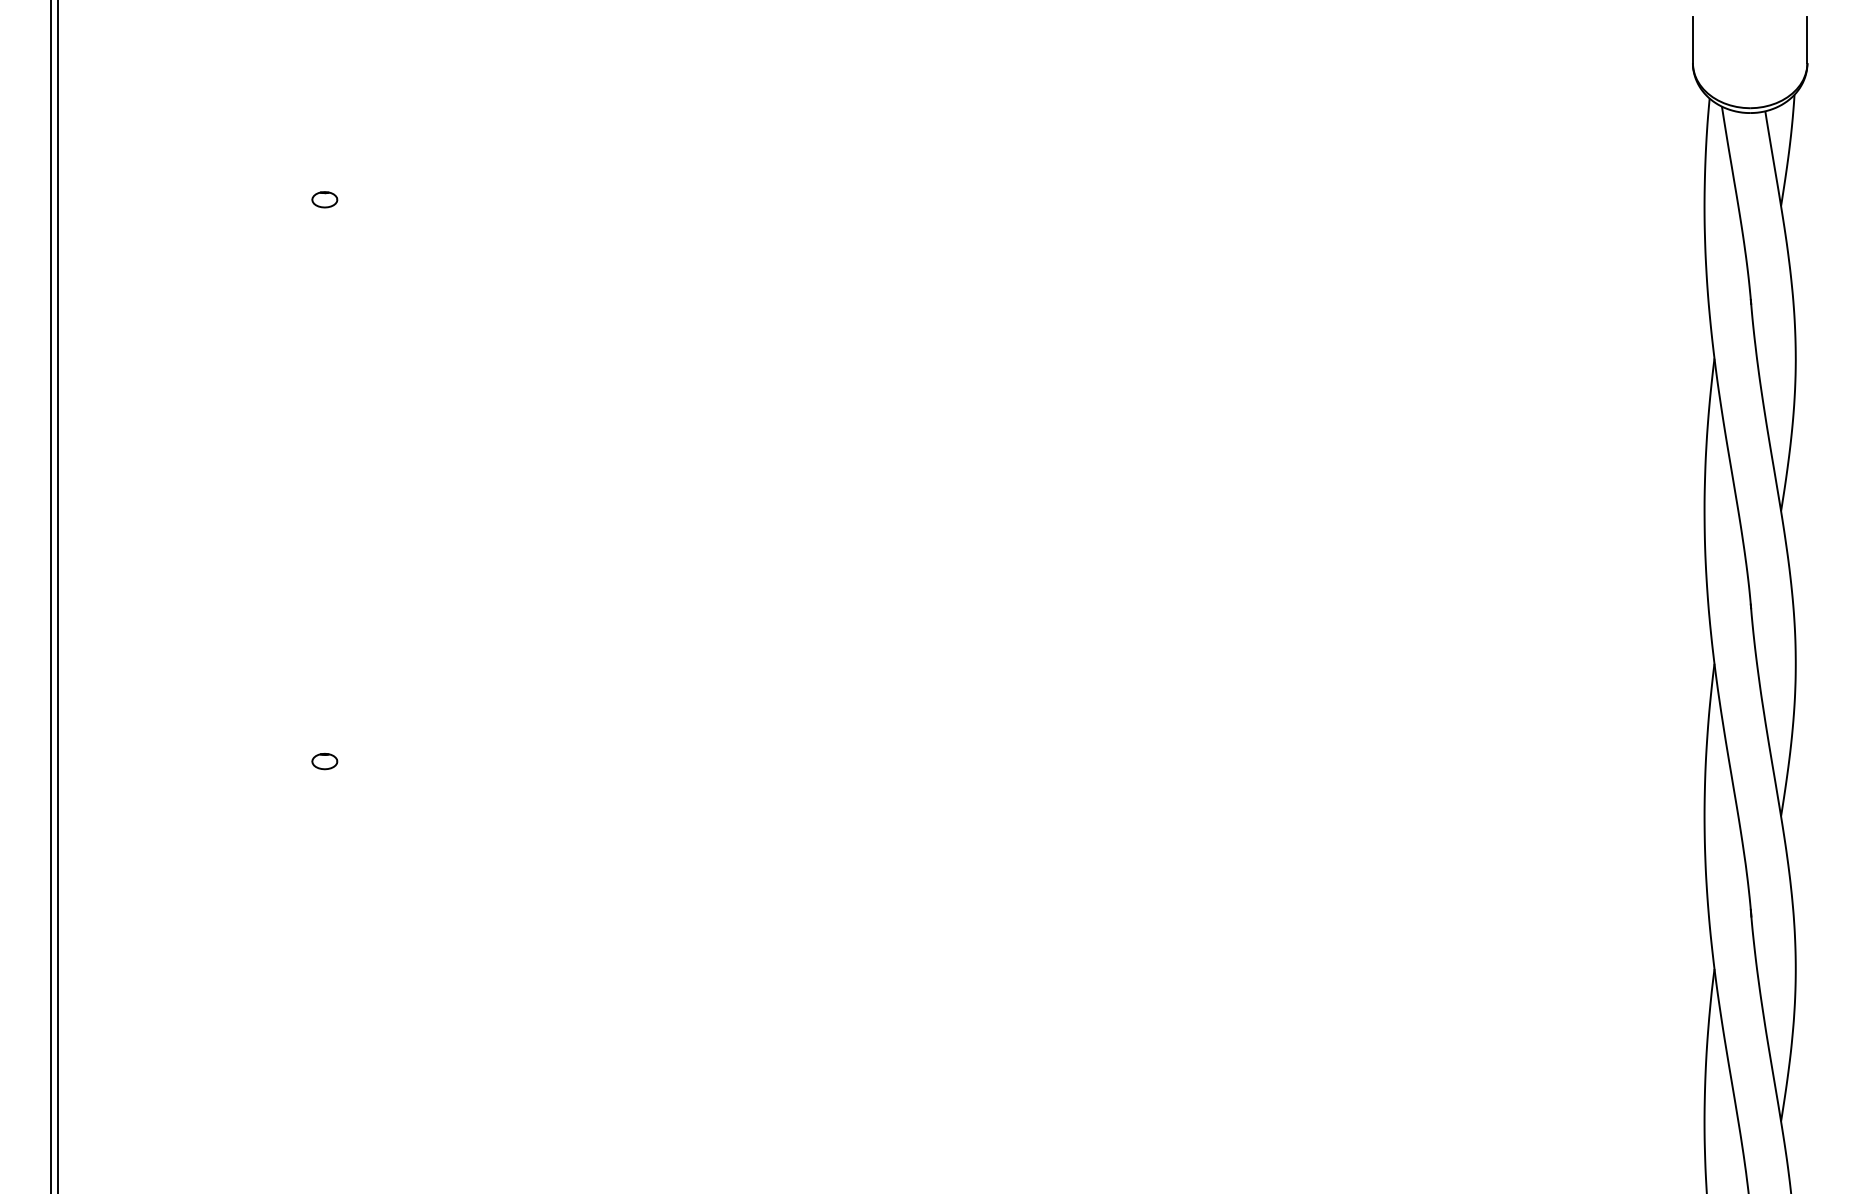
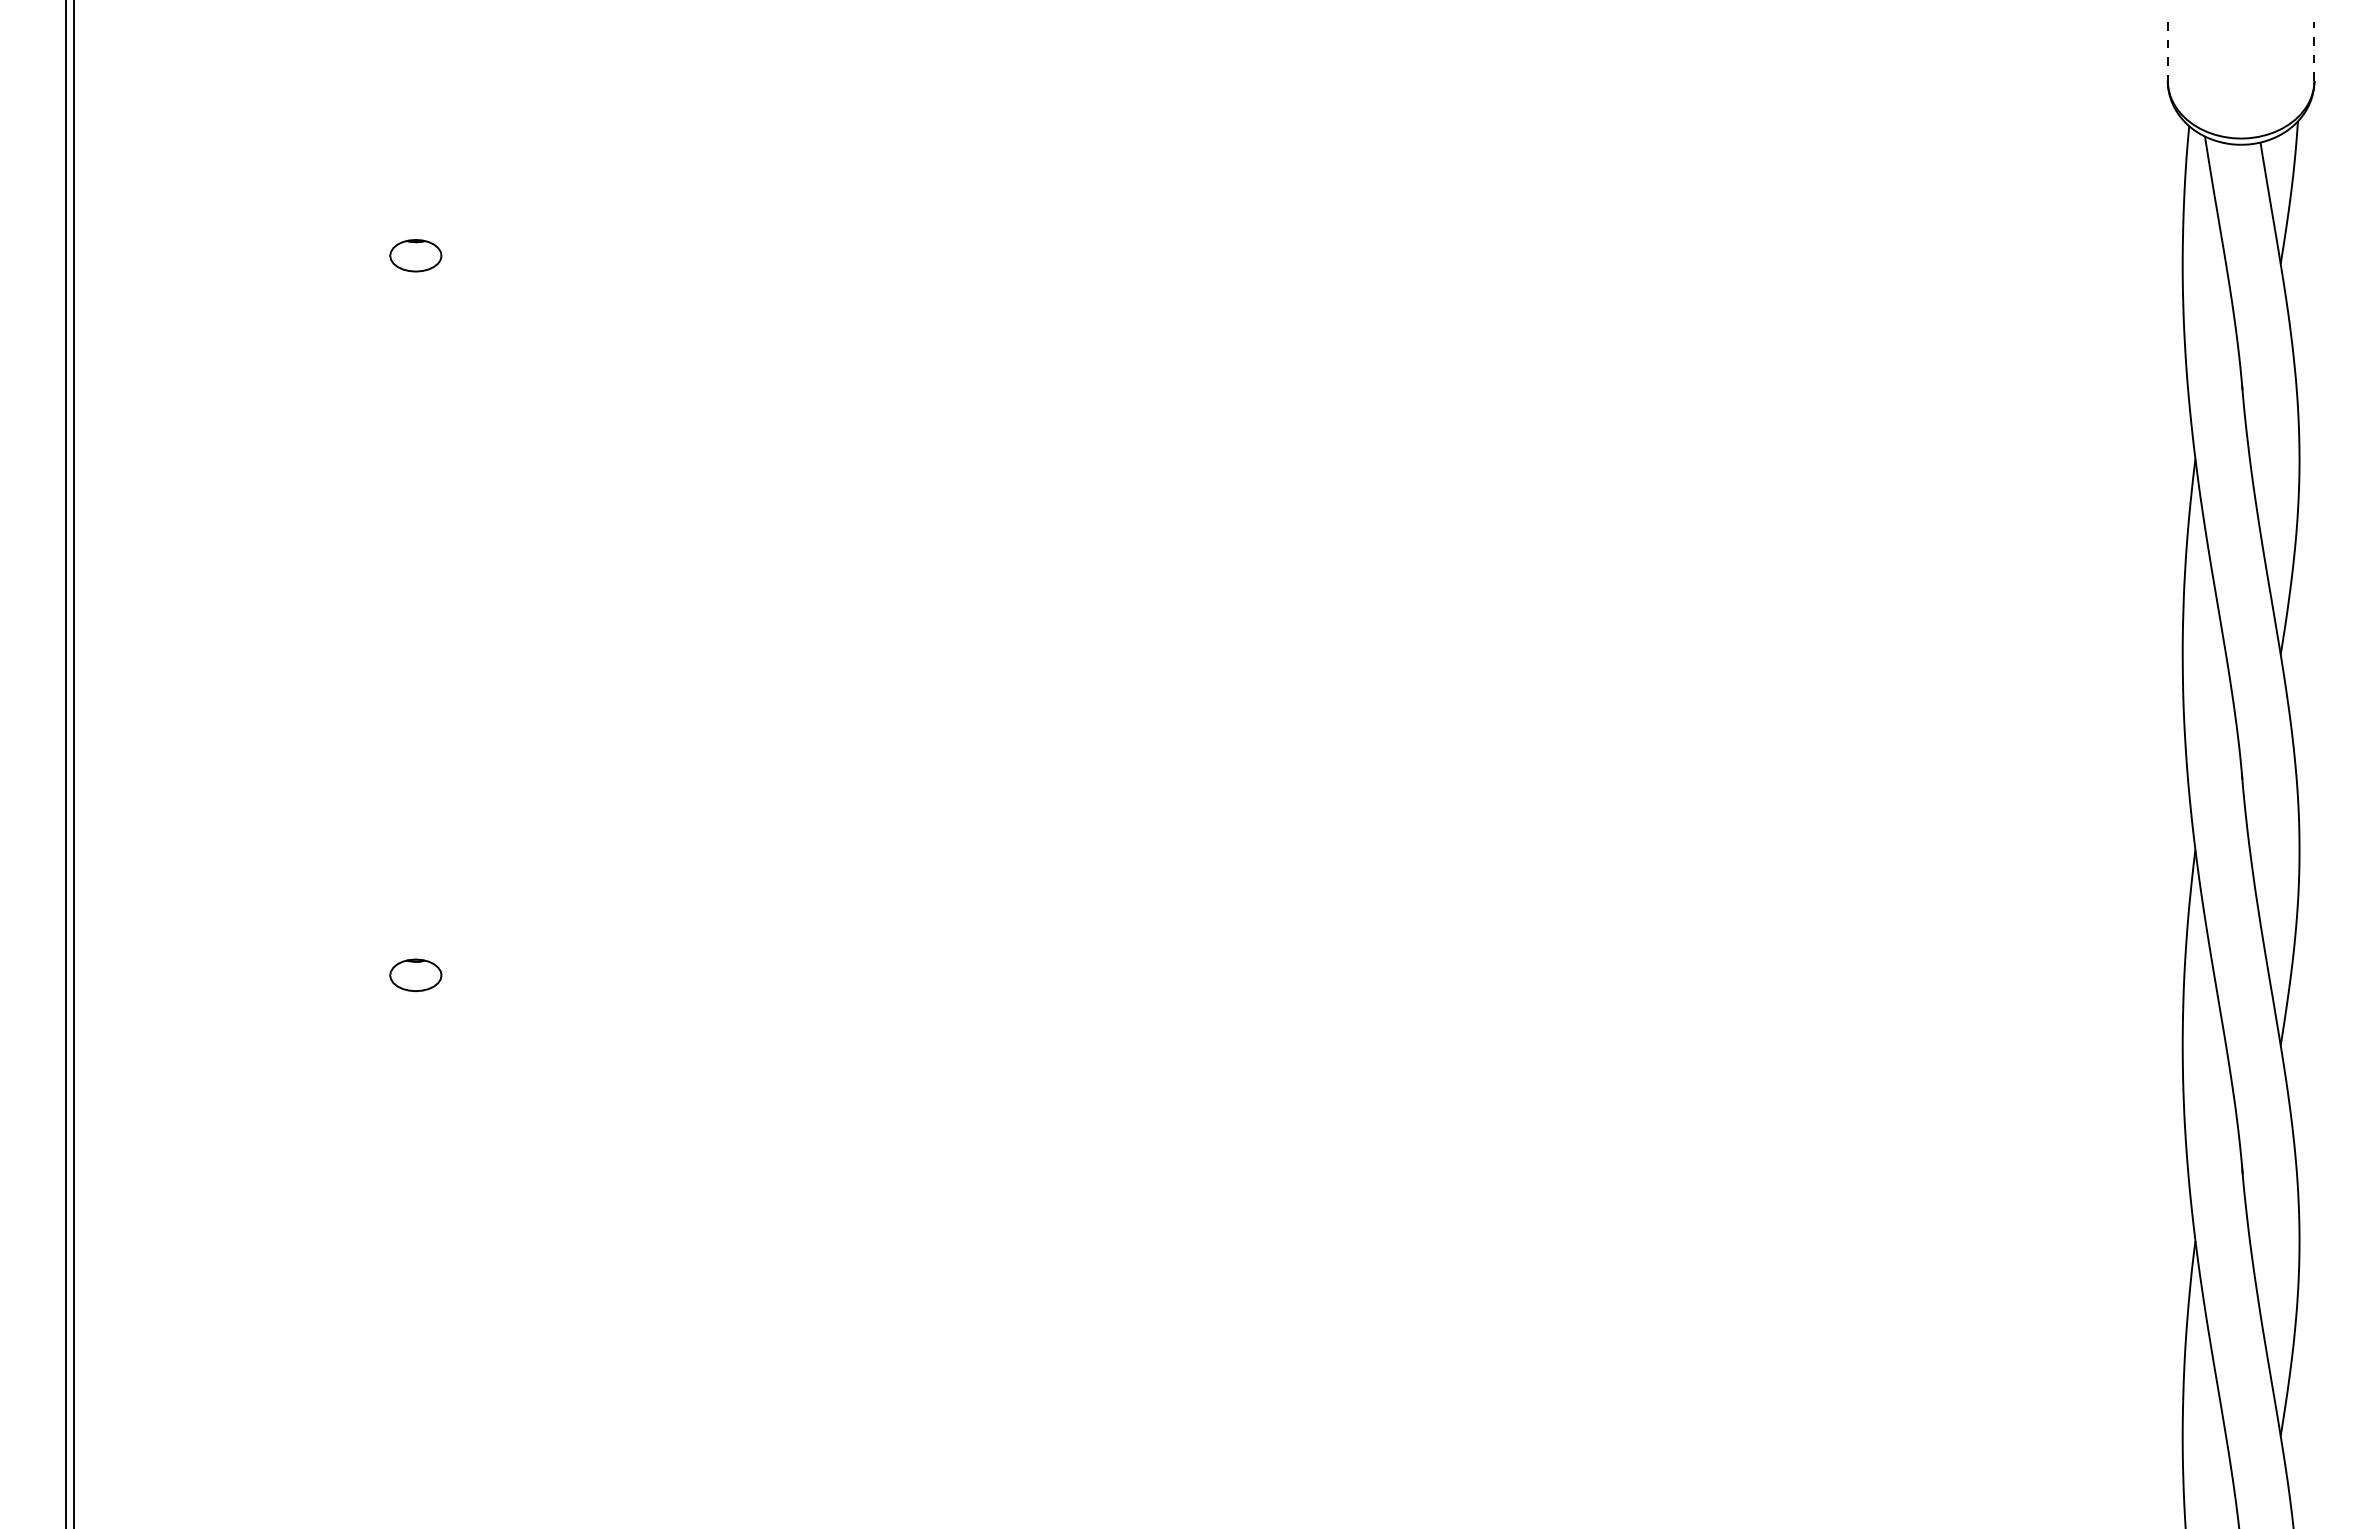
line: (1807, 39) -> (2314, 50), solid -> dashed
line: (1692, 40) -> (2167, 51), solid -> dashed
part: (324, 199) -> (415, 255), size x1.6
part: (324, 760) -> (415, 974), size x1.6

